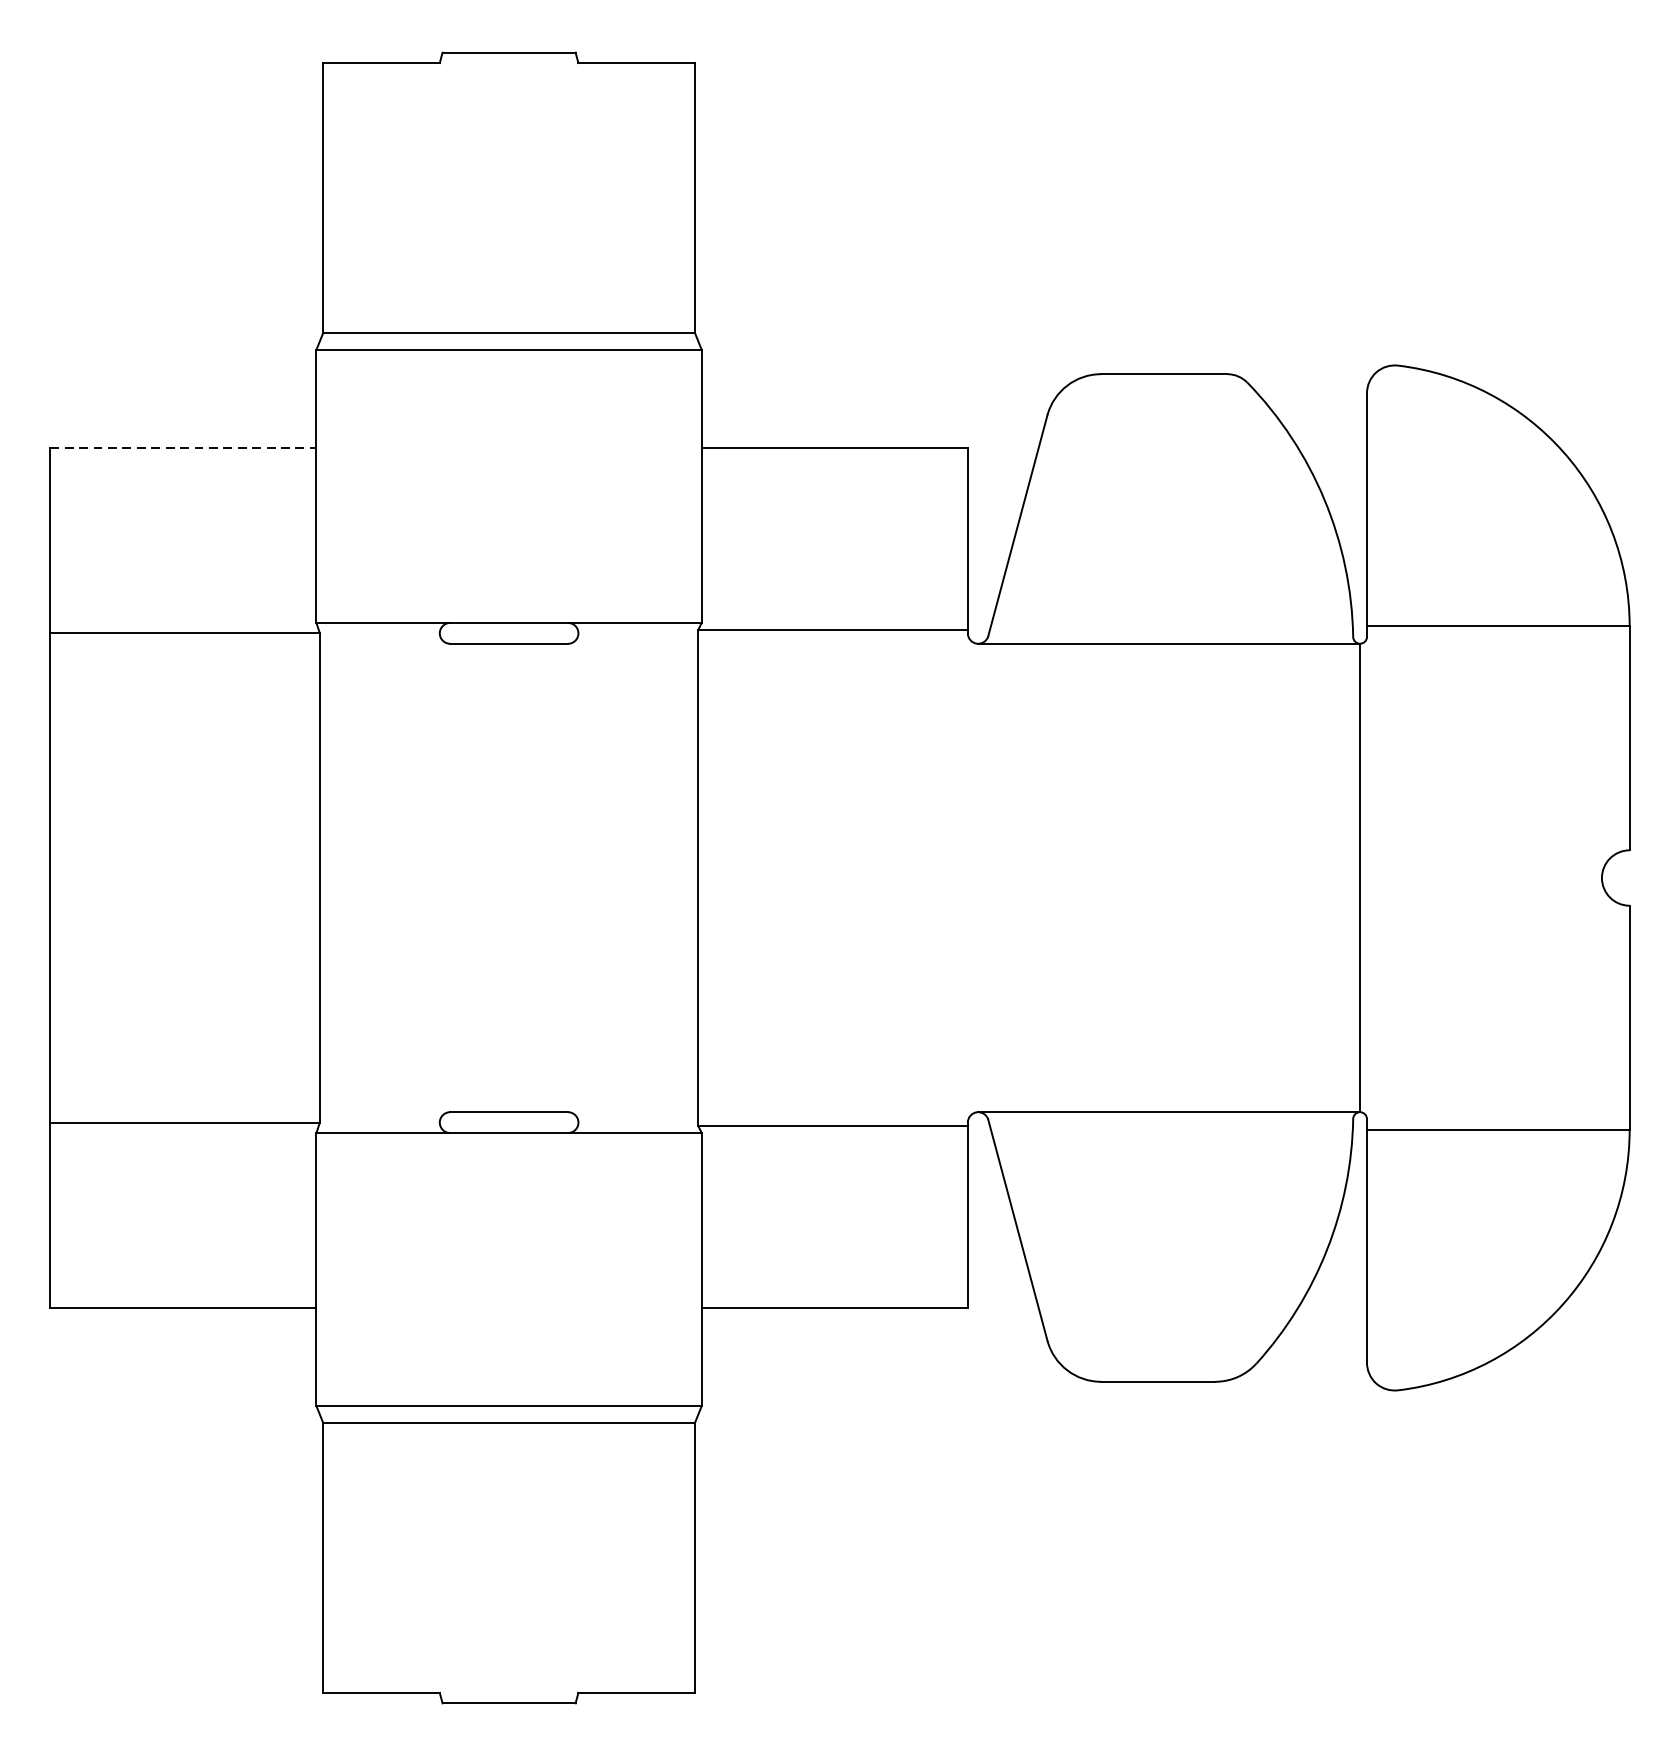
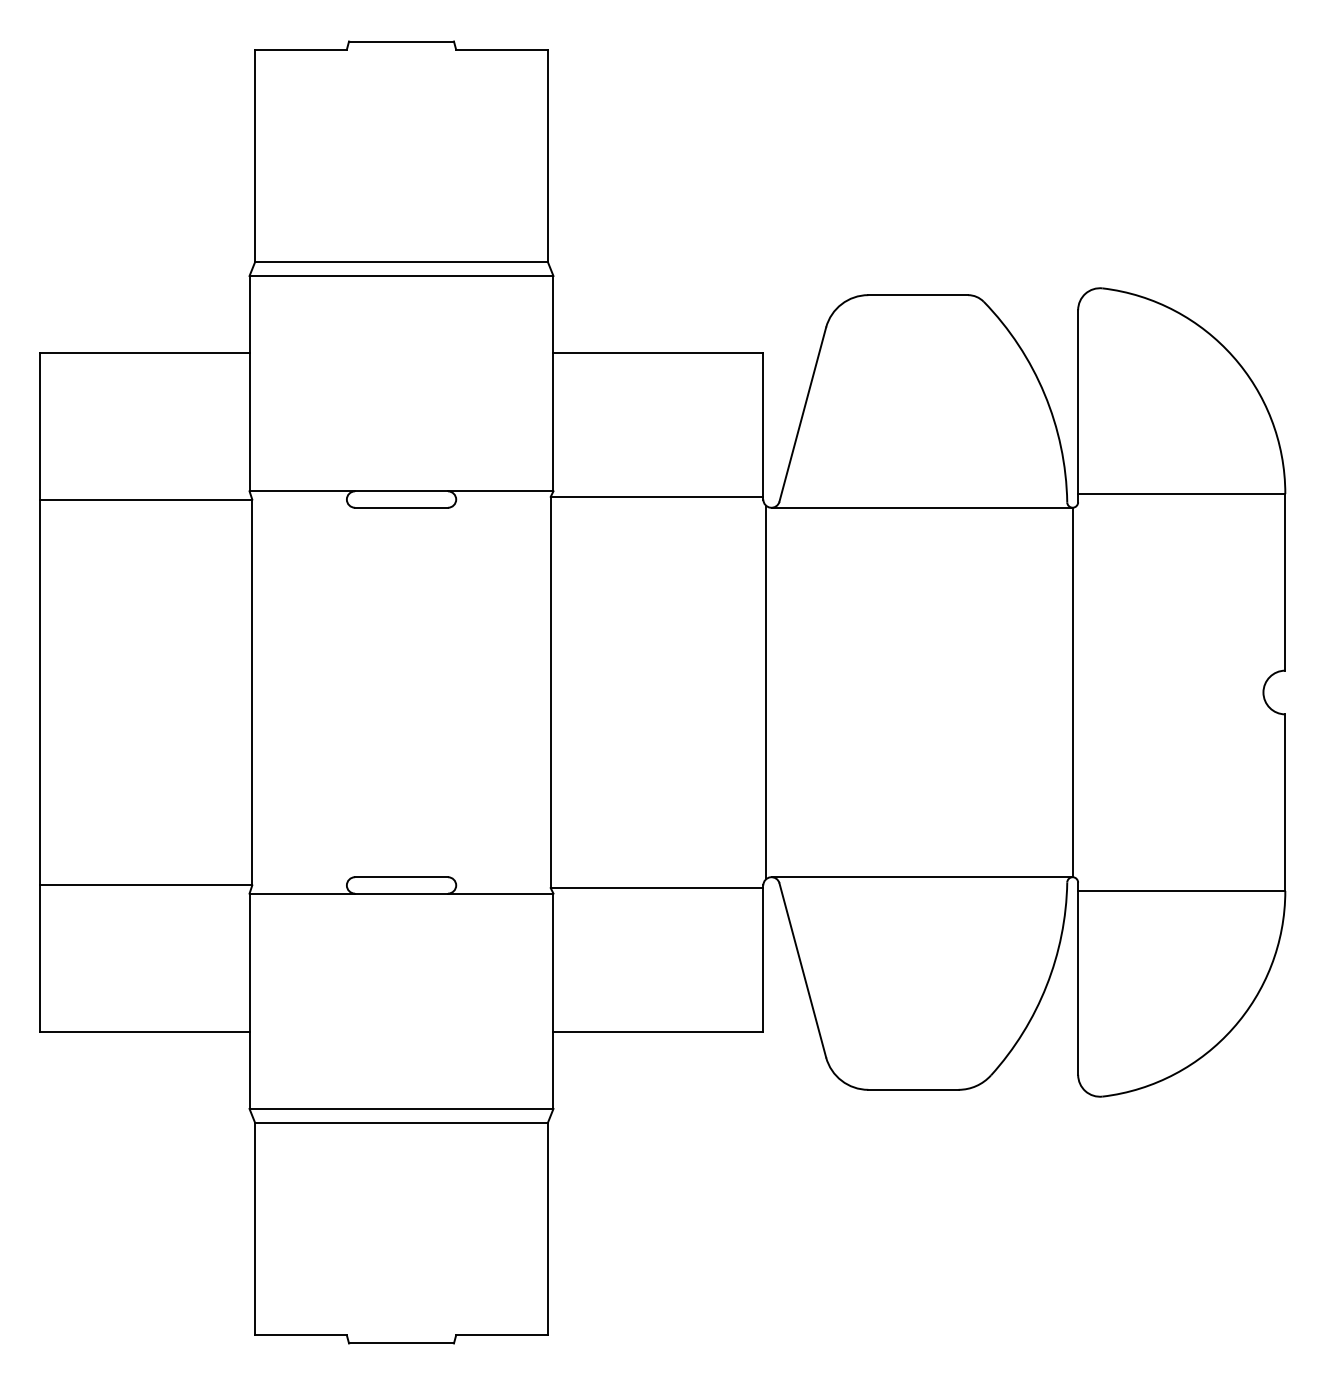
line: (183, 448) -> (144, 353), dashed -> solid
line: (971, 878) -> (766, 692), added

